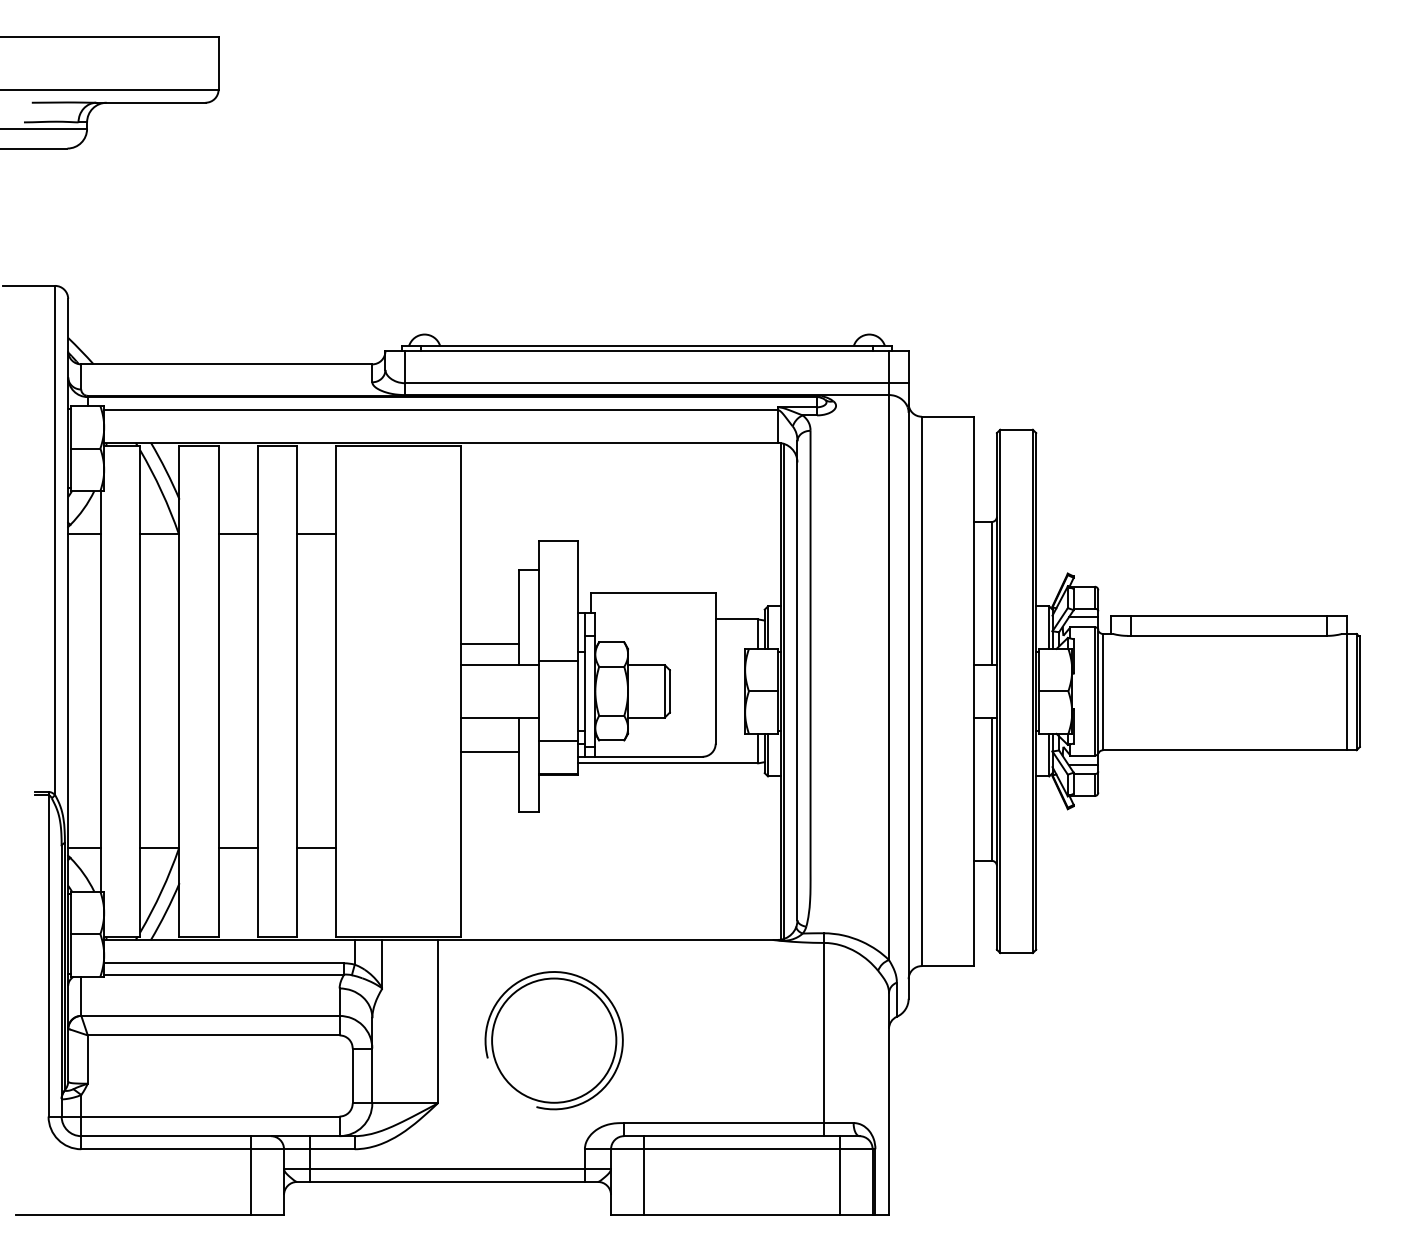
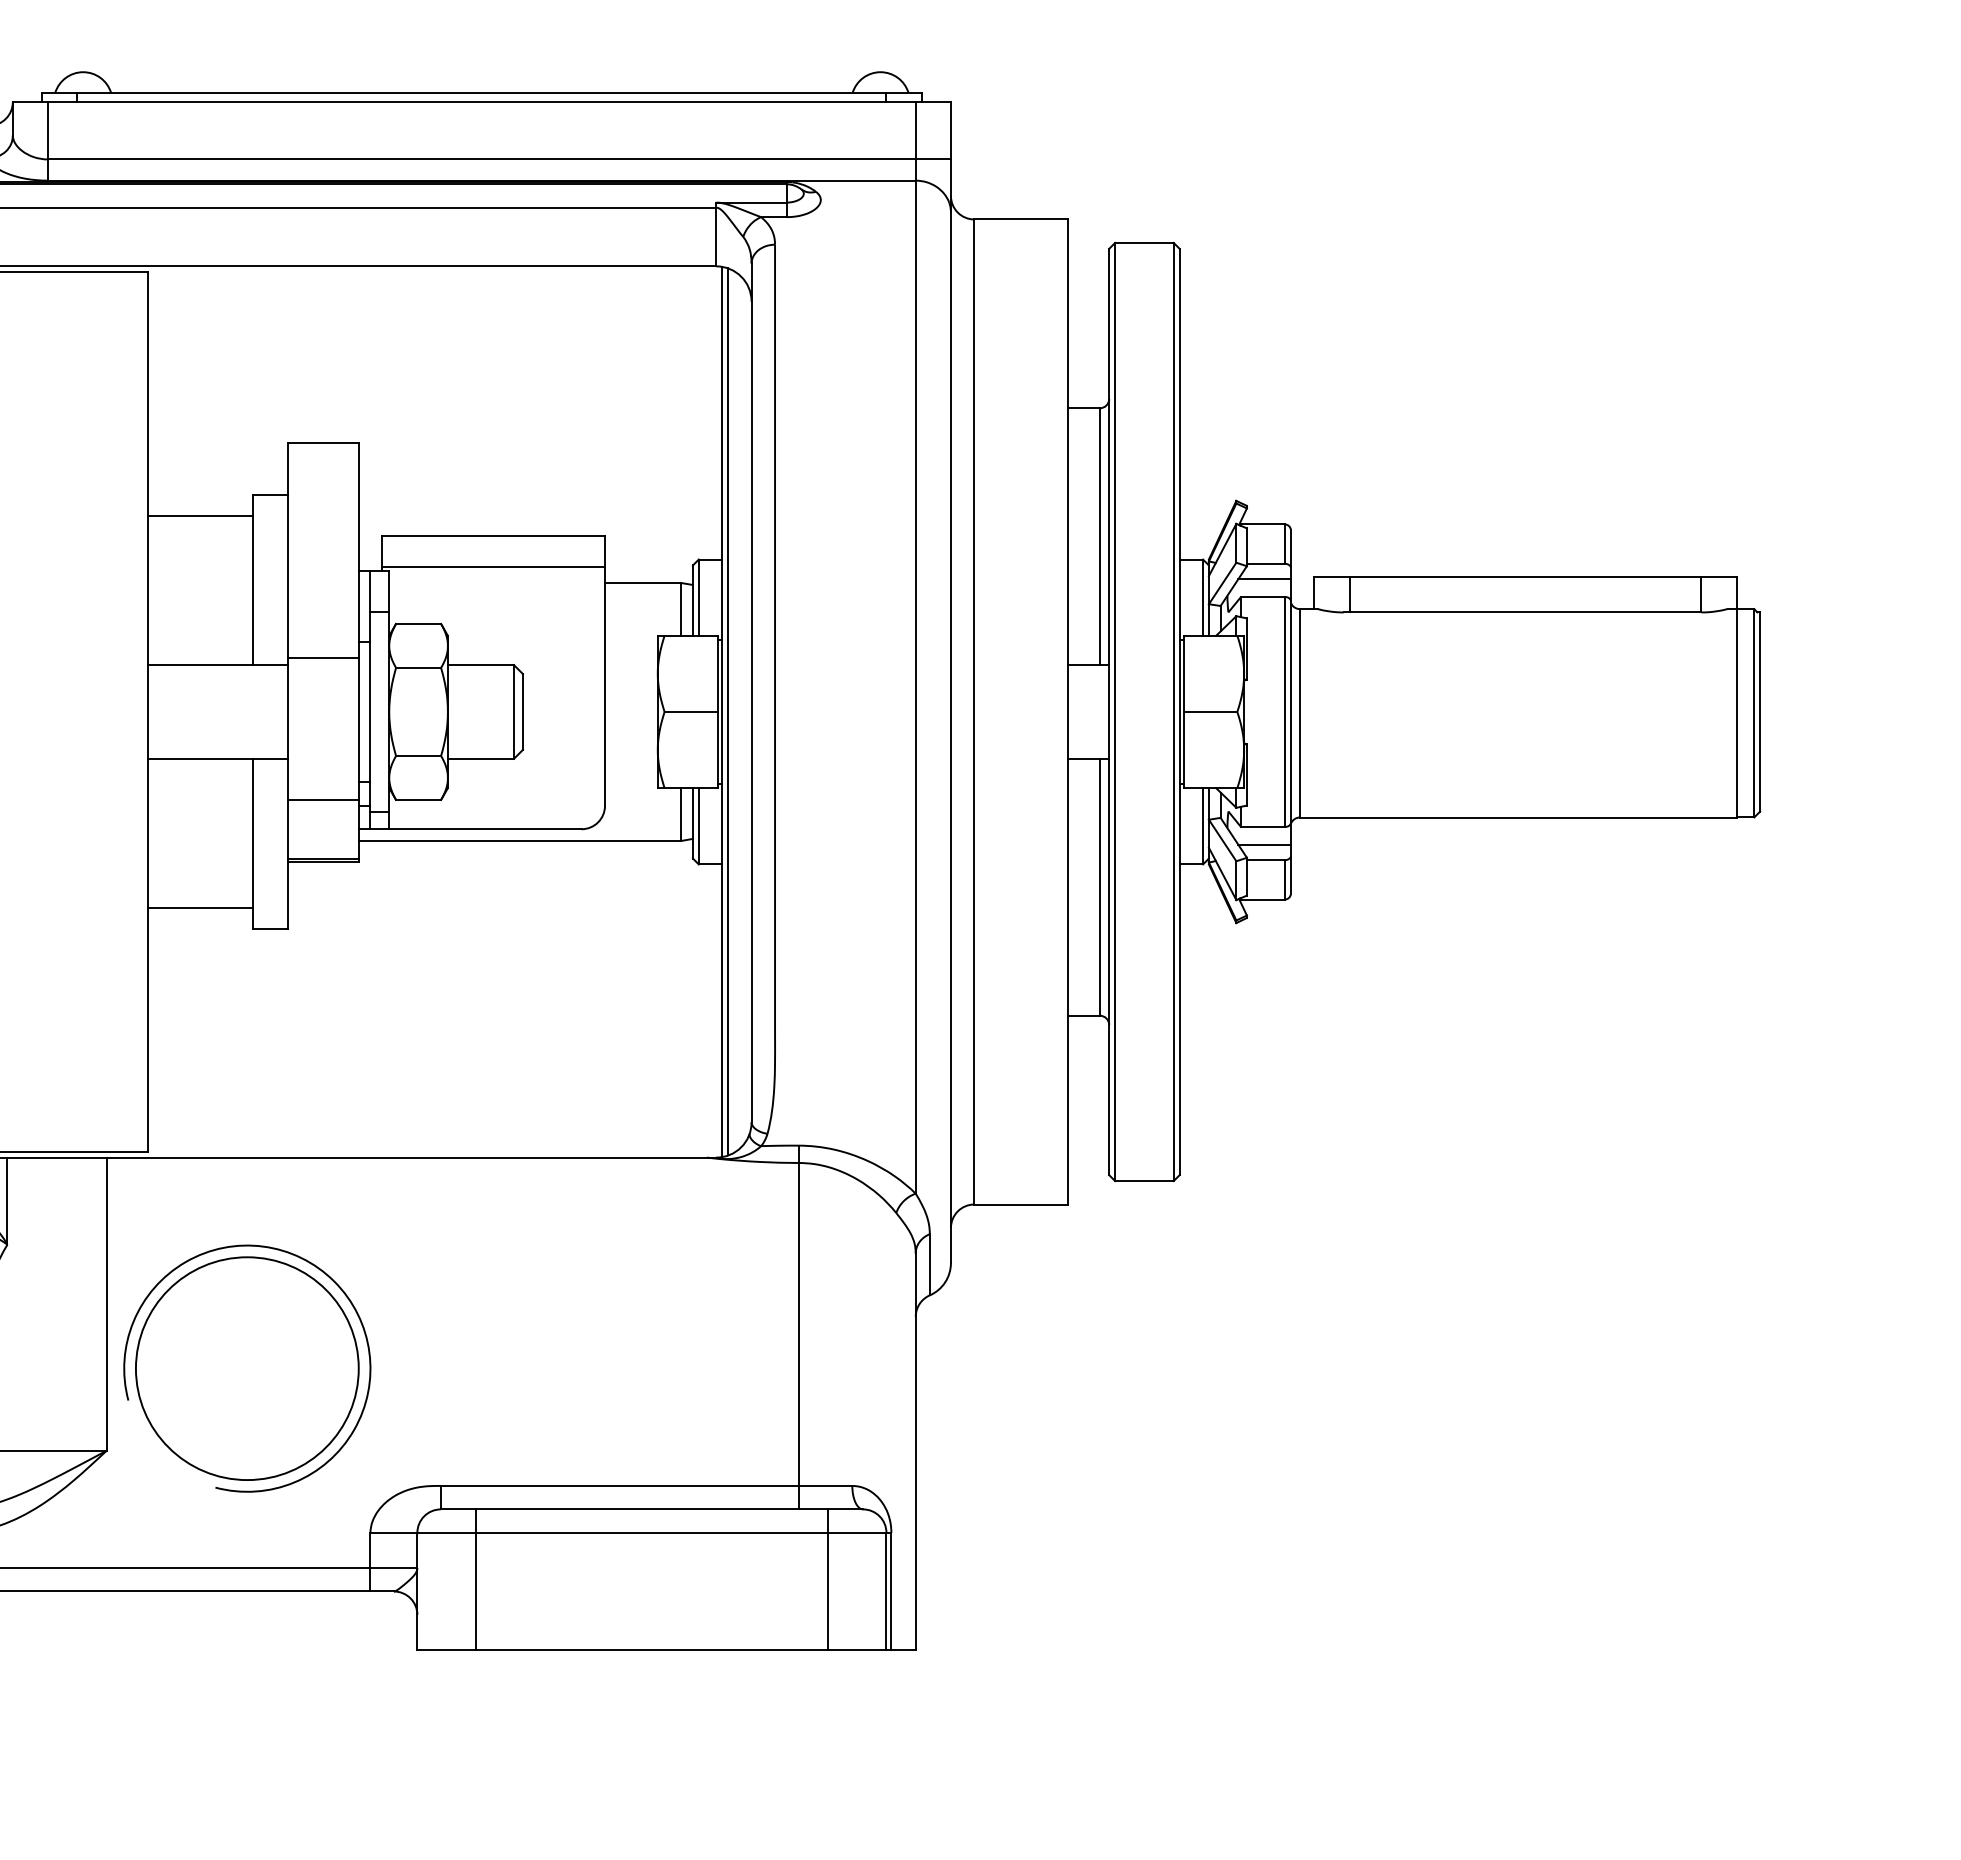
line: (653, 610) -> (493, 566), added
line: (489, 643) -> (199, 514), moved
line: (489, 751) -> (199, 907), moved
part: (553, 1040) -> (246, 1368), moved

